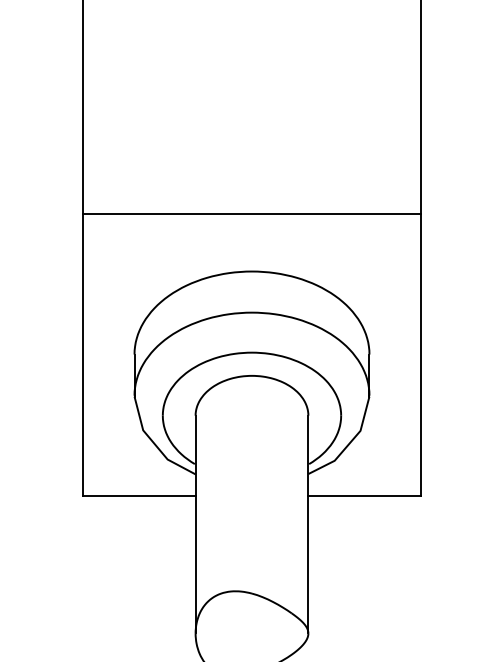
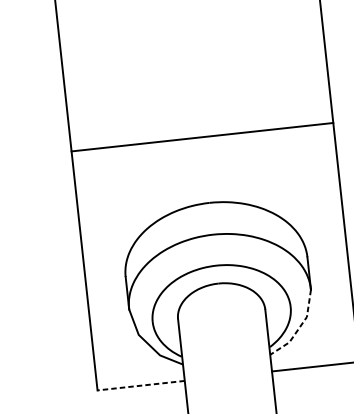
line: (251, 213) -> (202, 137), moved
line: (349, 443) -> (299, 327), solid -> dashed
line: (138, 495) -> (140, 385), solid -> dashed

